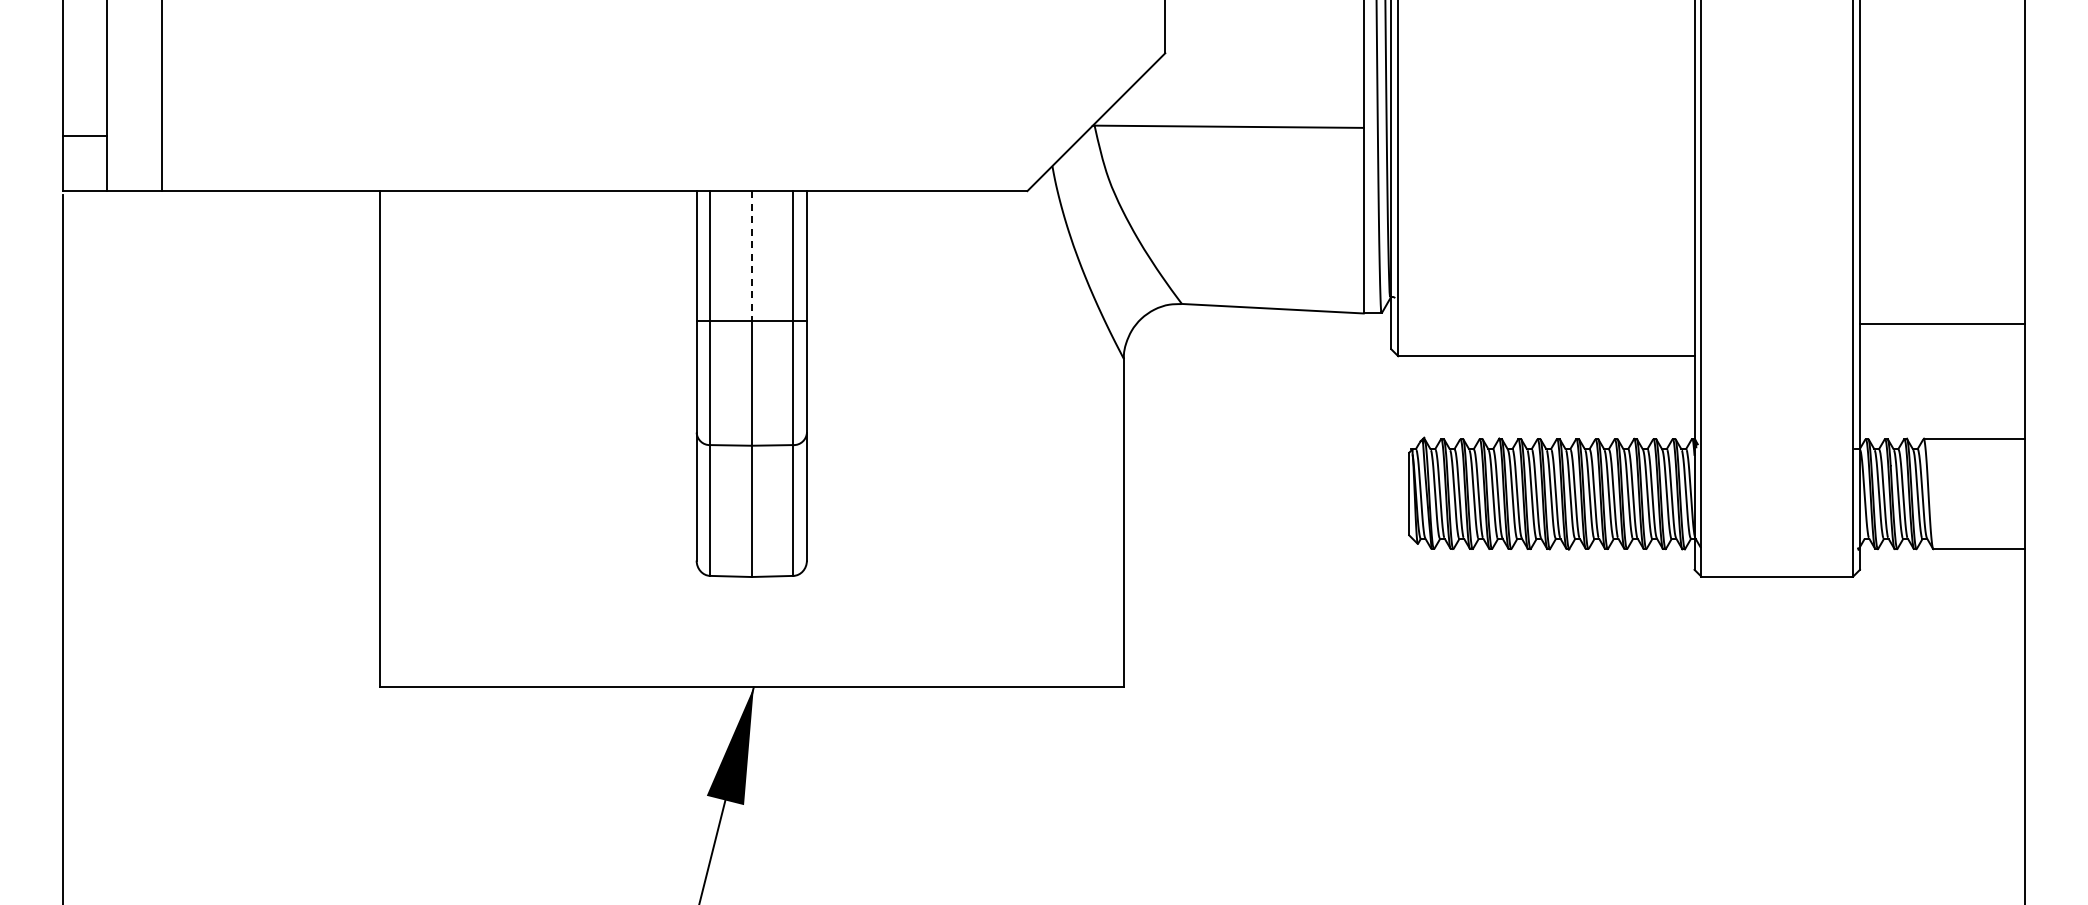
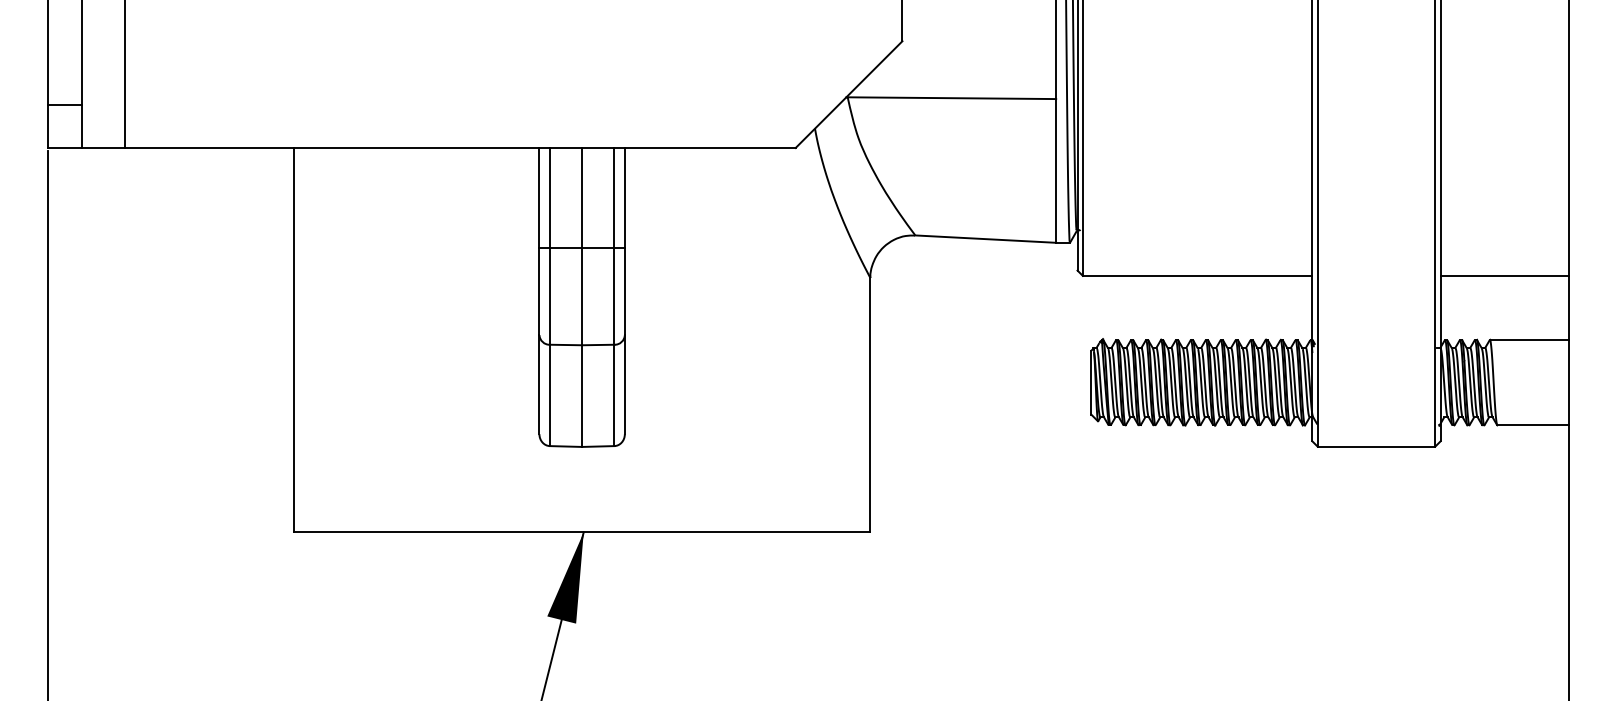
line: (751, 255) -> (581, 197), dashed -> solid
line: (1942, 324) -> (1504, 276), moved

